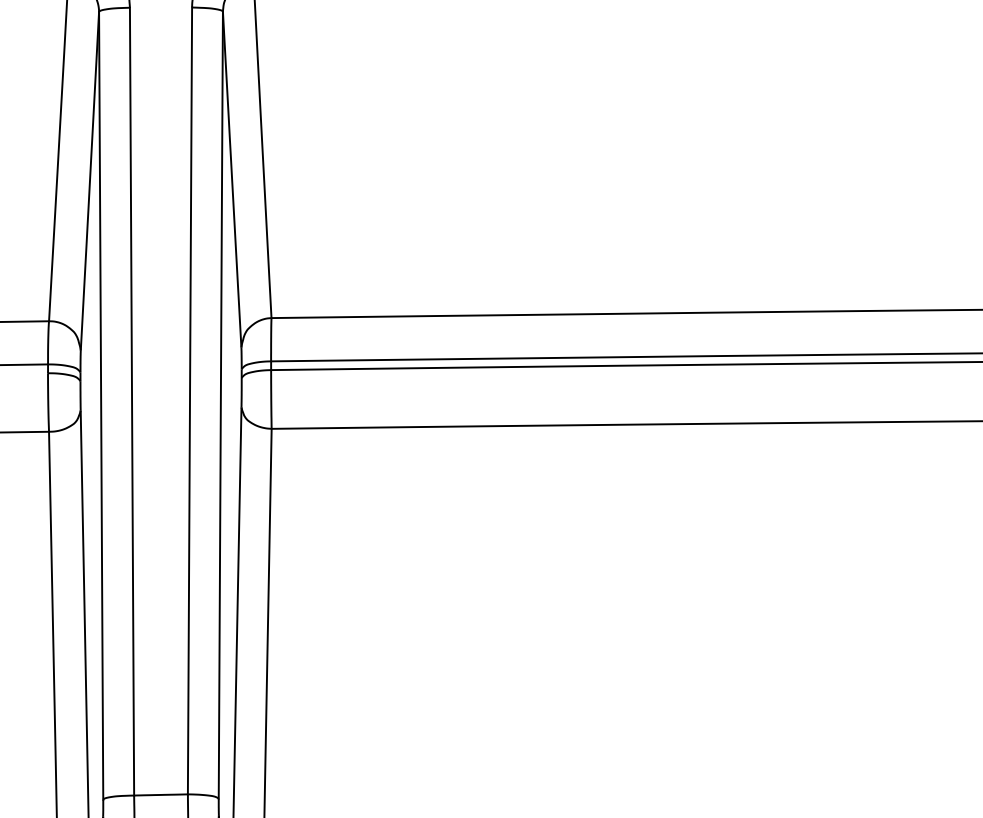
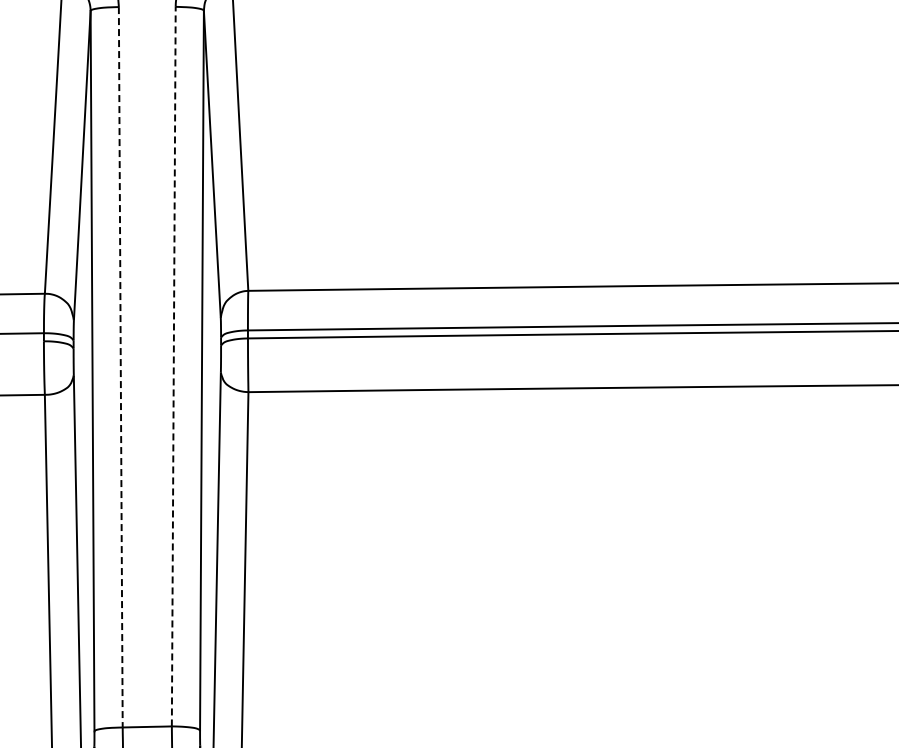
line: (189, 400) -> (173, 366), solid -> dashed
line: (131, 401) -> (120, 367), solid -> dashed

